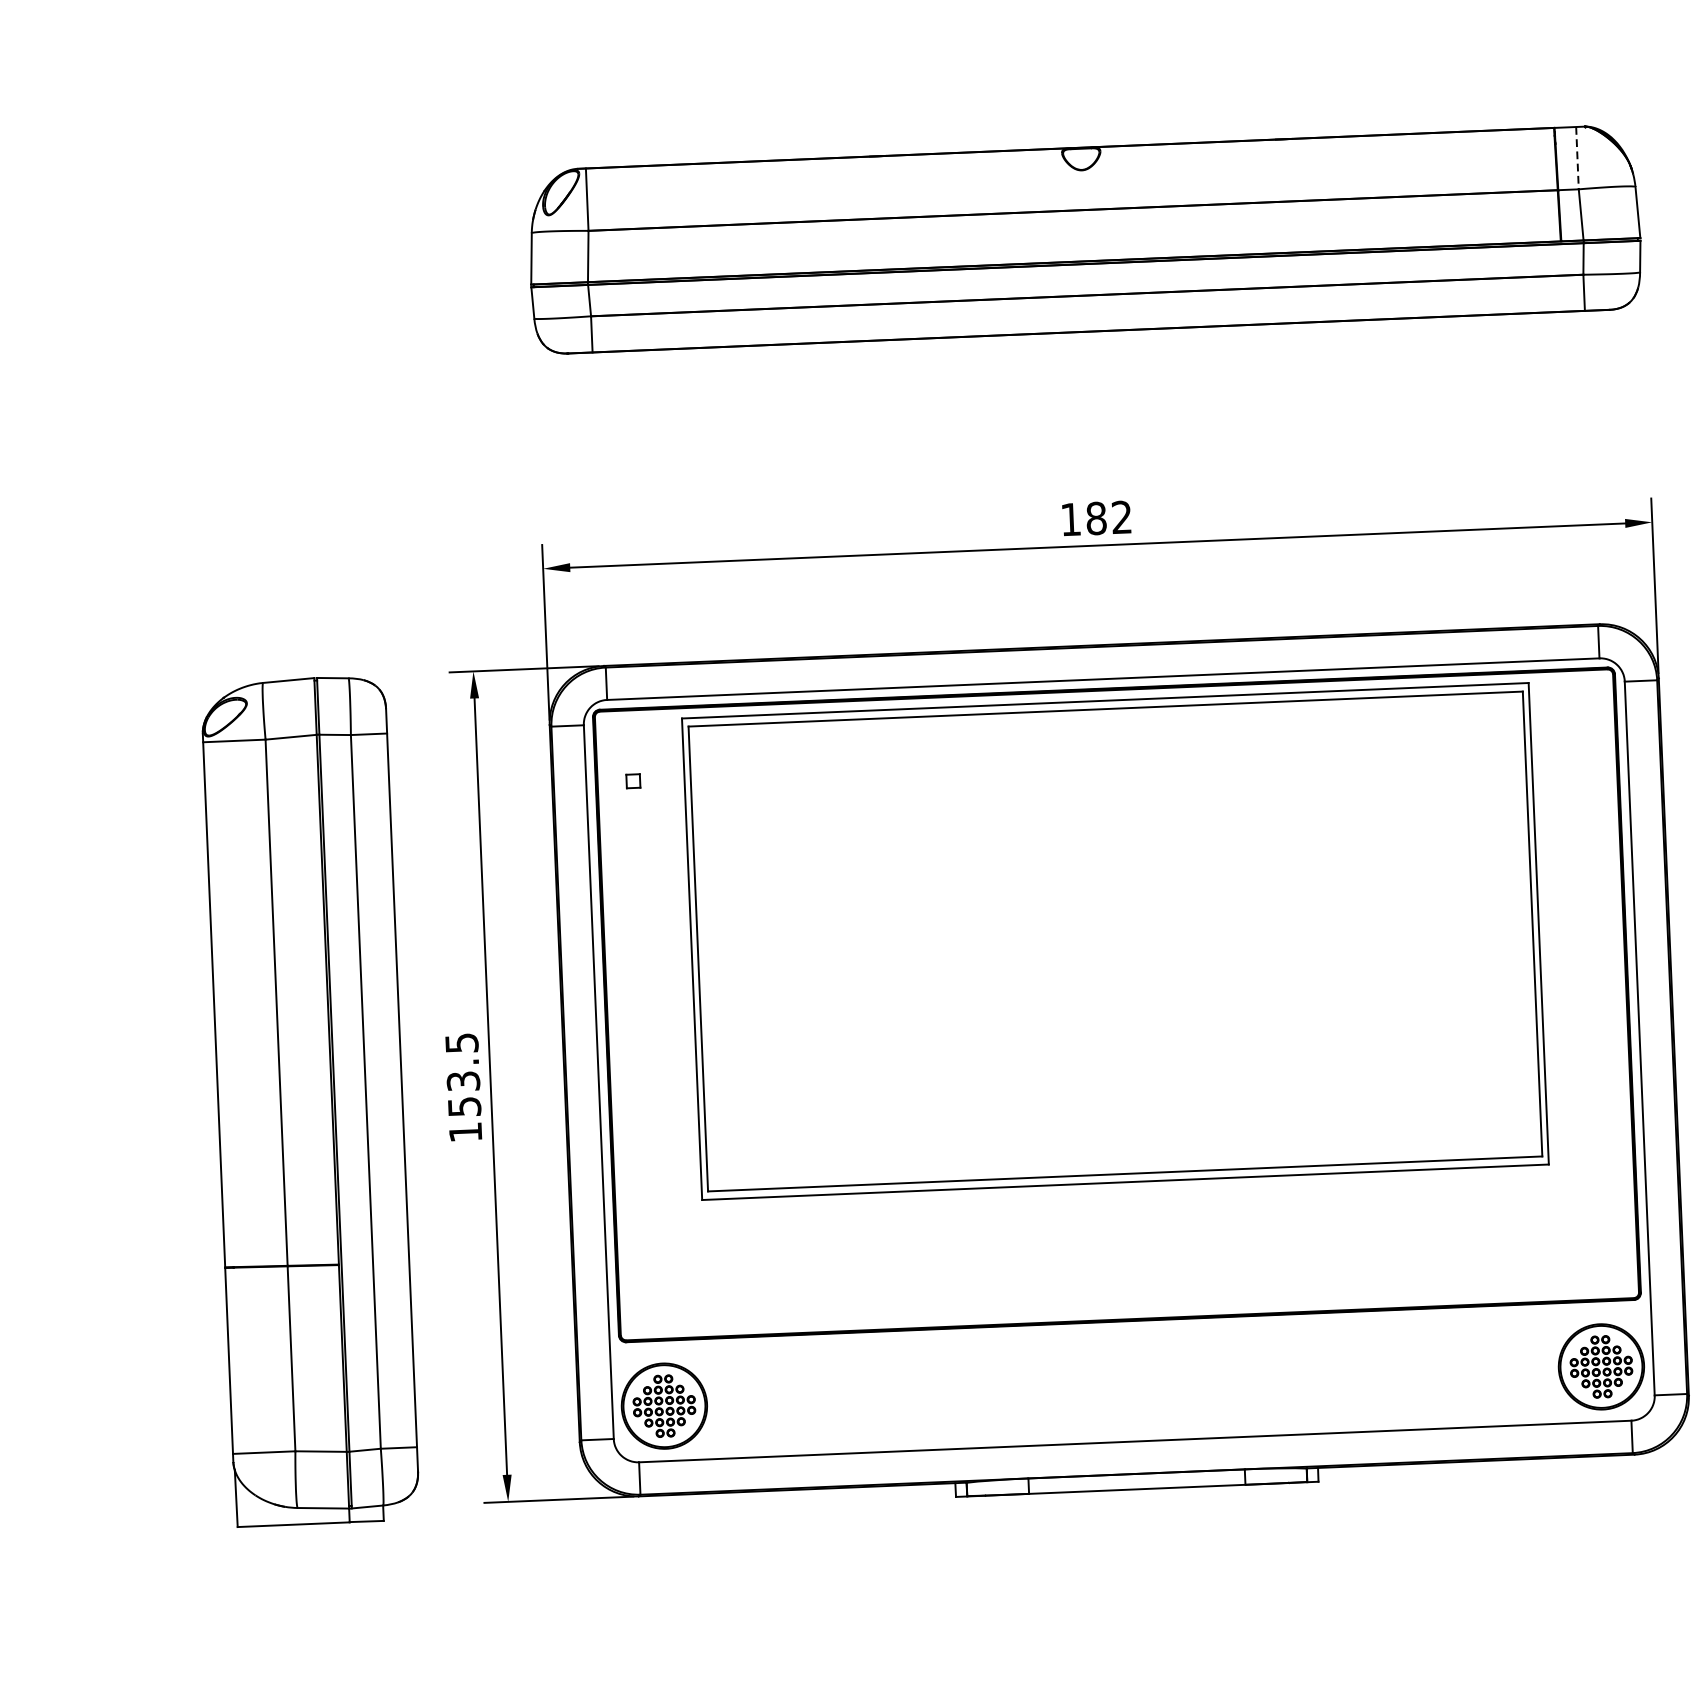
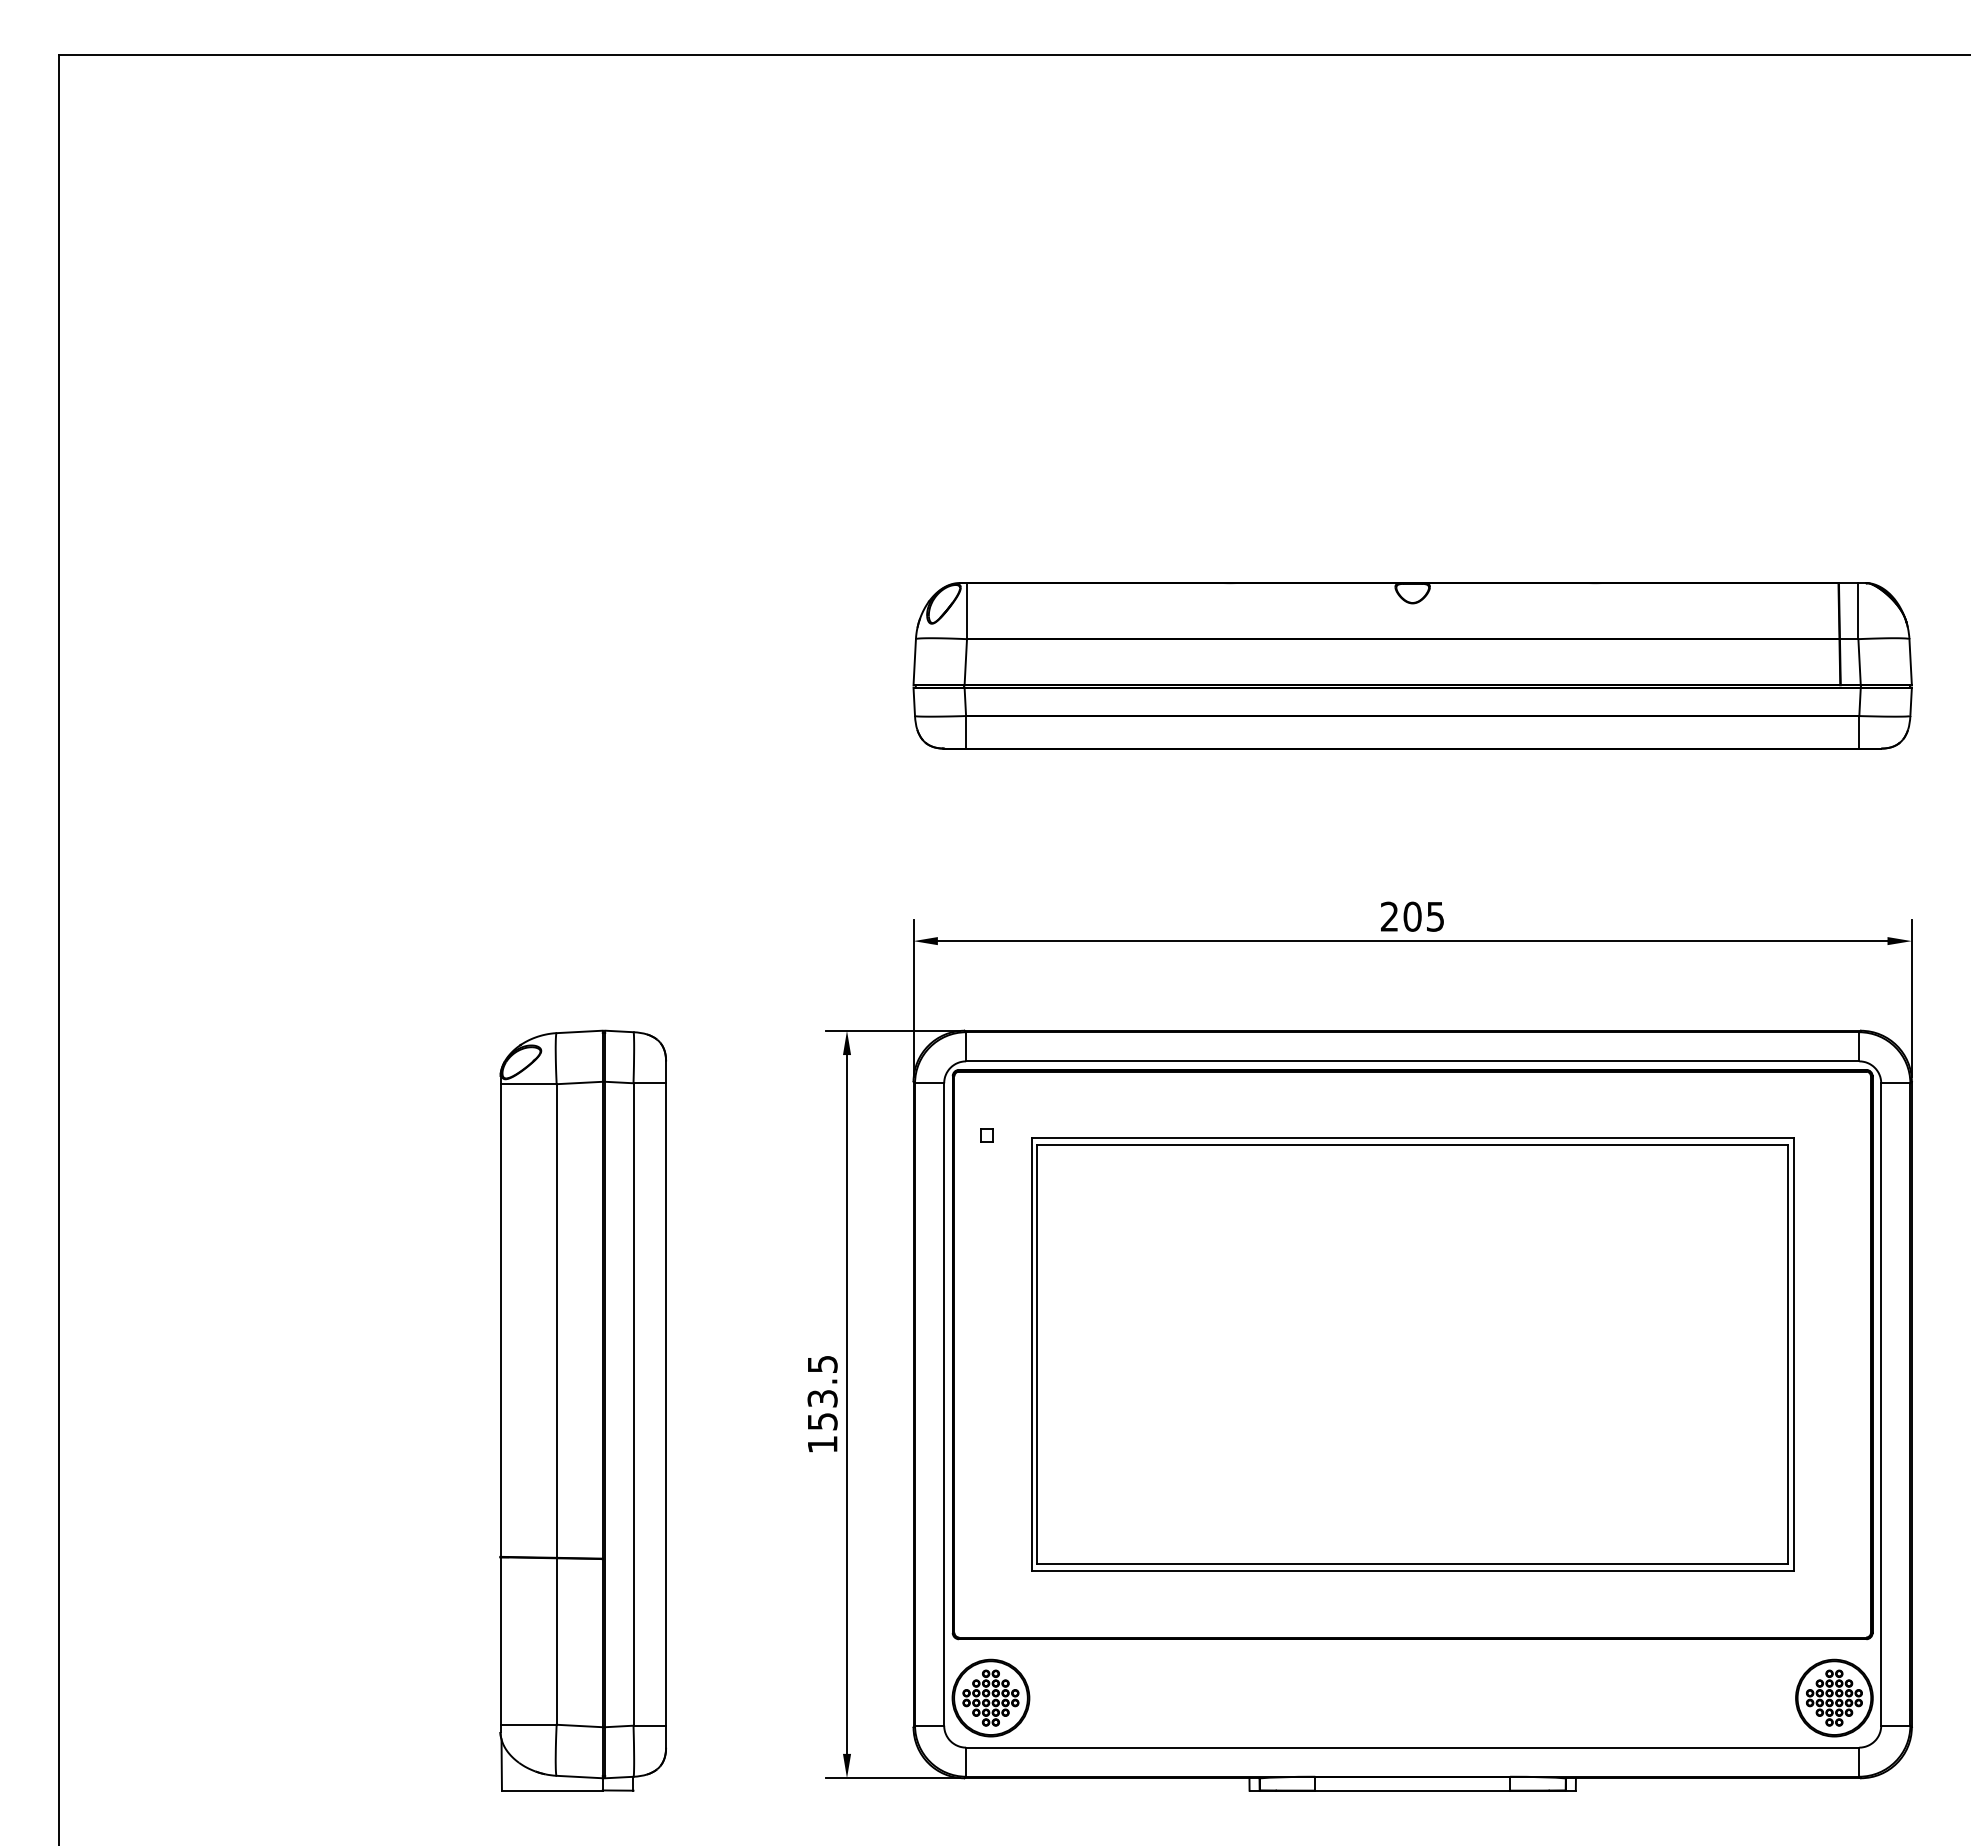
line: (1577, 158) -> (1858, 611), dashed -> solid
text: (1096, 518) -> (1412, 916), 182 -> 205
part: (1115, 941) -> (1412, 1354), moved
part: (309, 1100) -> (582, 1410), moved

